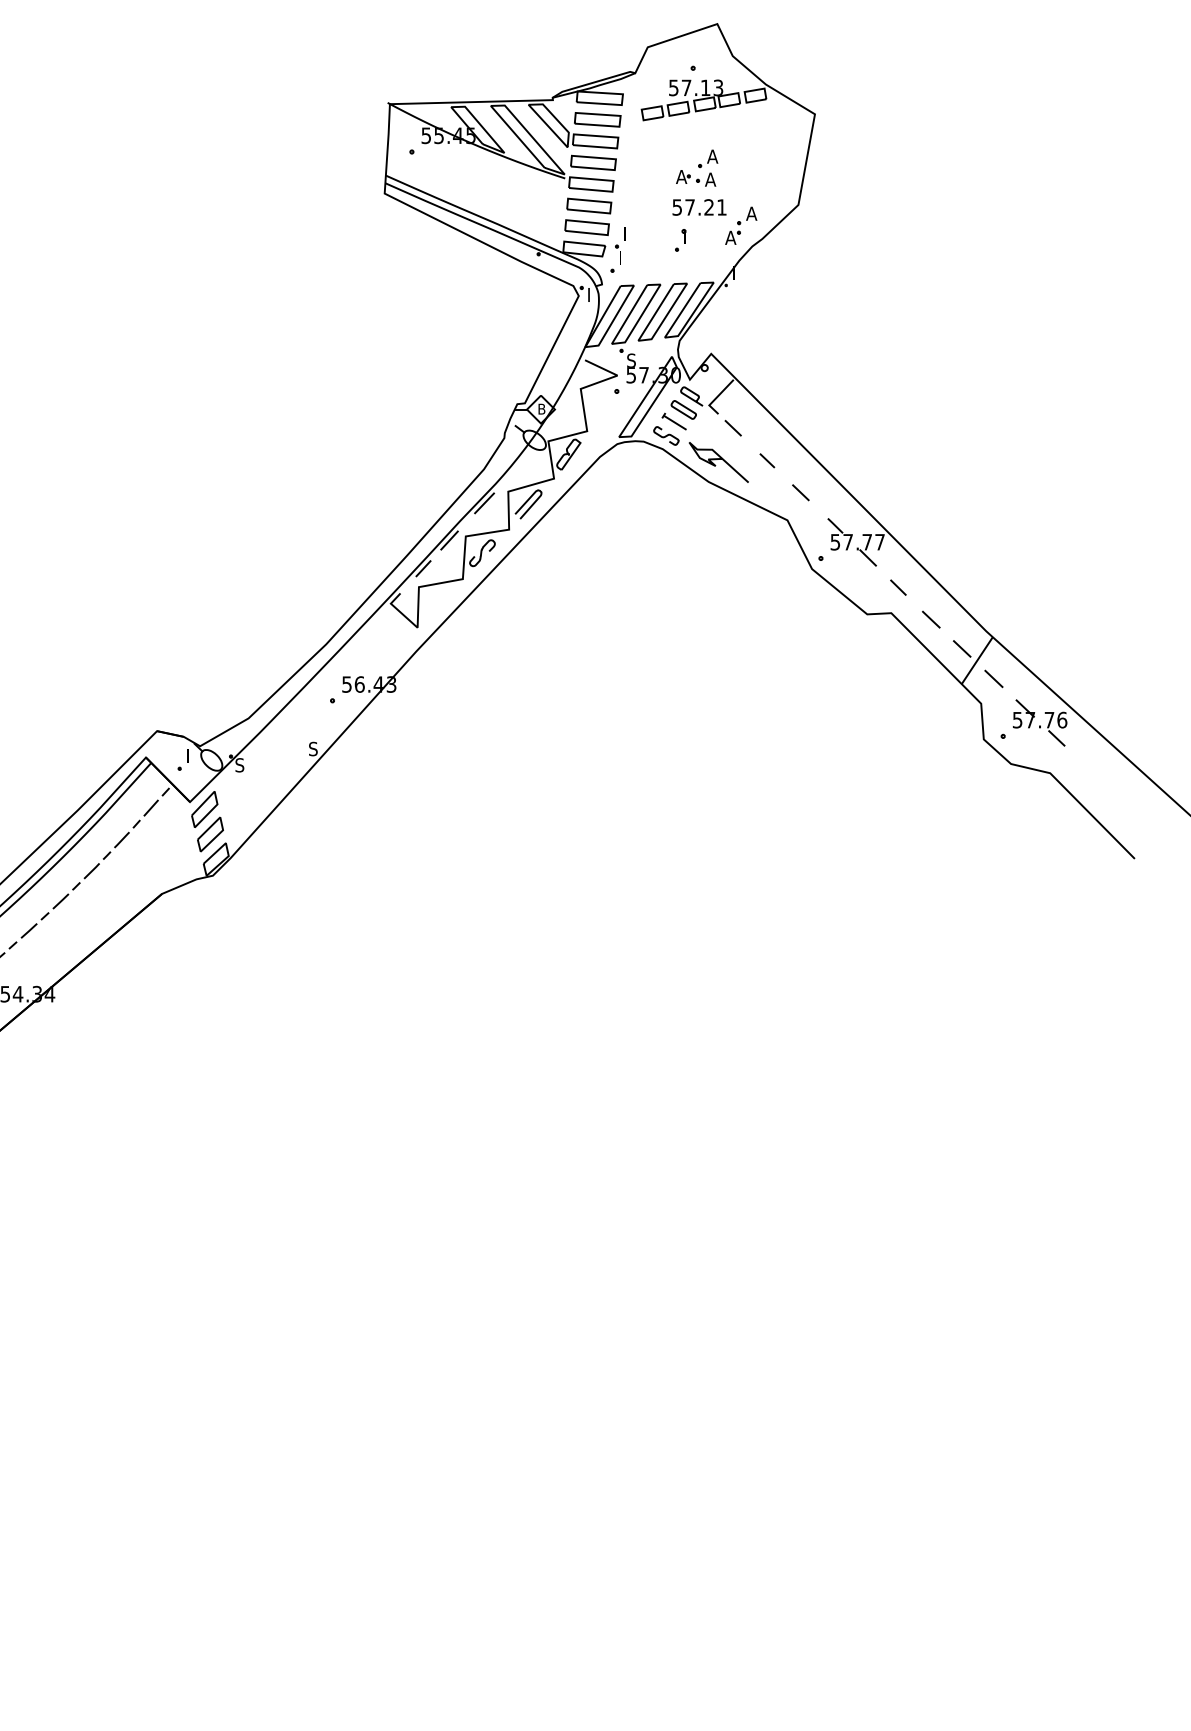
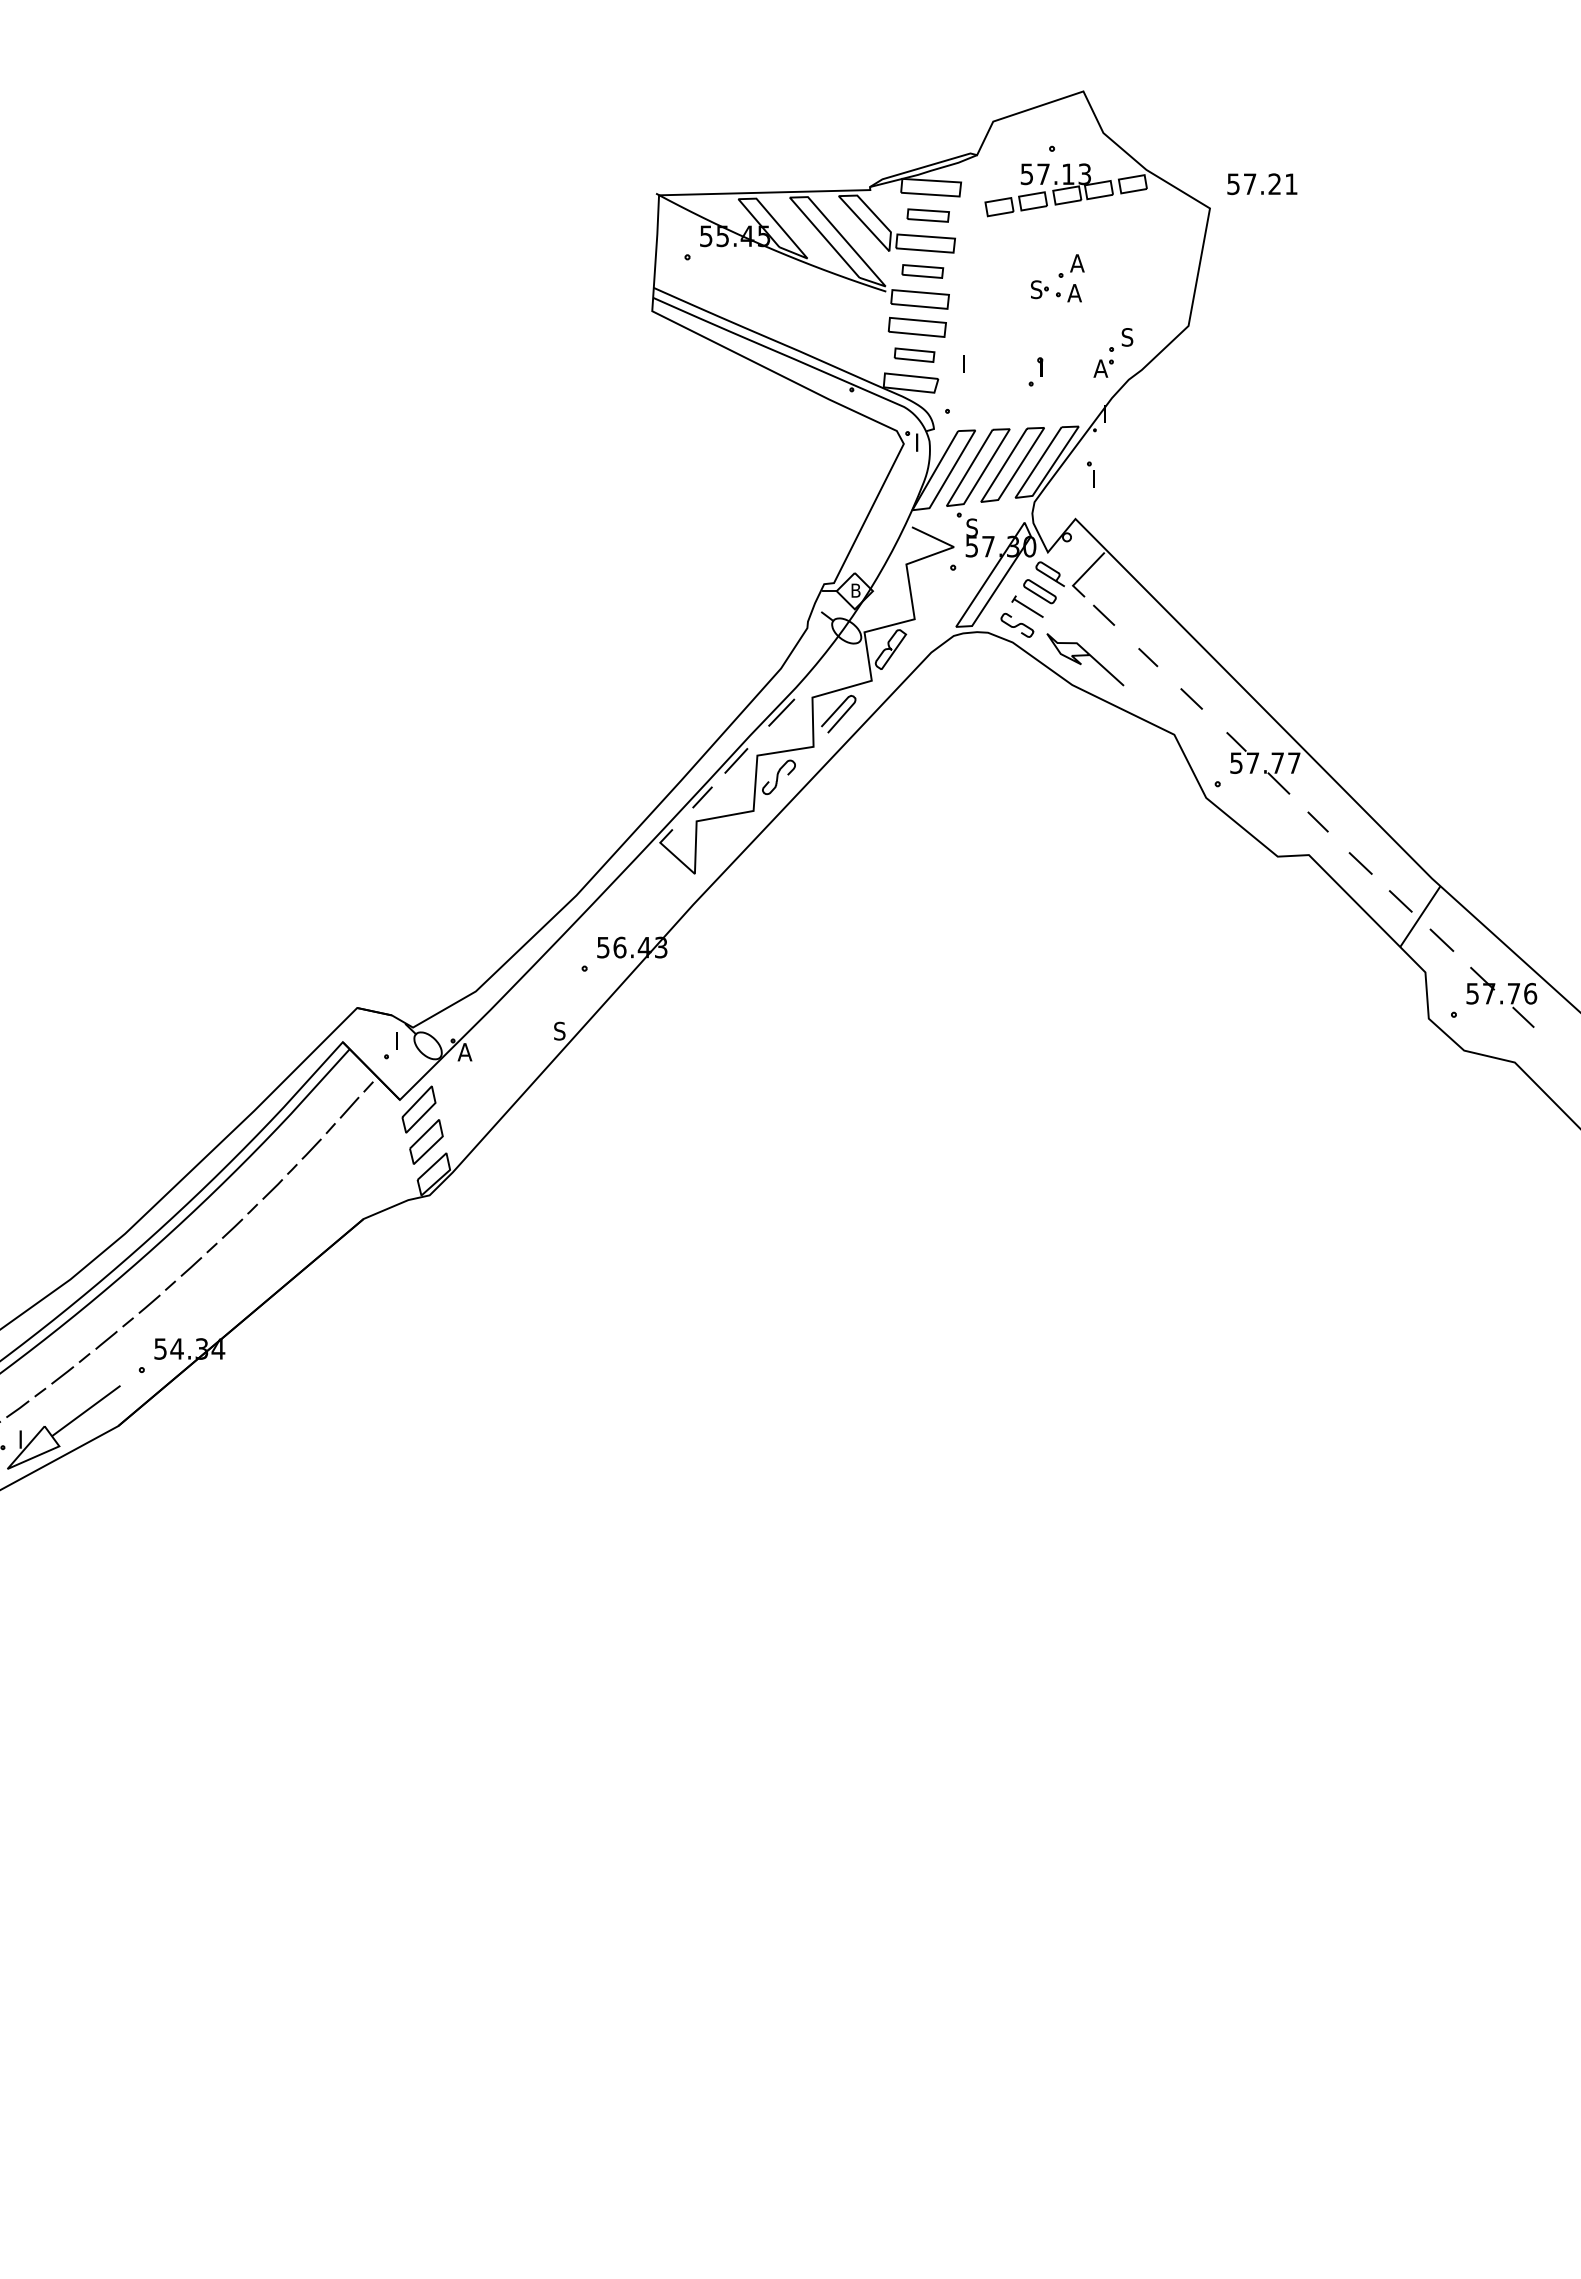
part: (597, 119) -> (927, 215), size x0.7
part: (593, 162) -> (922, 271), size x0.7
text: (681, 176) -> (1036, 289), A -> S
text: (699, 207) -> (1262, 184), moved
text: (751, 213) -> (1127, 337), A -> S
part: (587, 226) -> (914, 354), size x0.7
part: (617, 254) -> (1090, 474), moved
text: (239, 764) -> (464, 1051), S -> A

